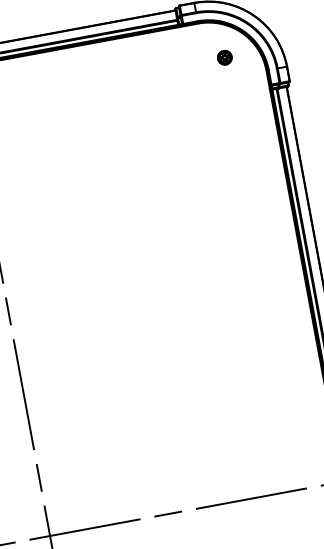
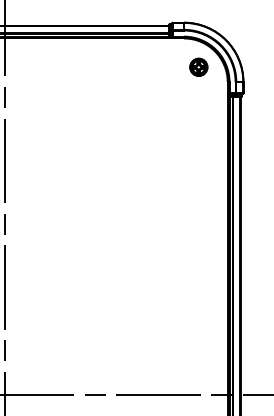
part: (224, 56) -> (198, 66), size x1.67

